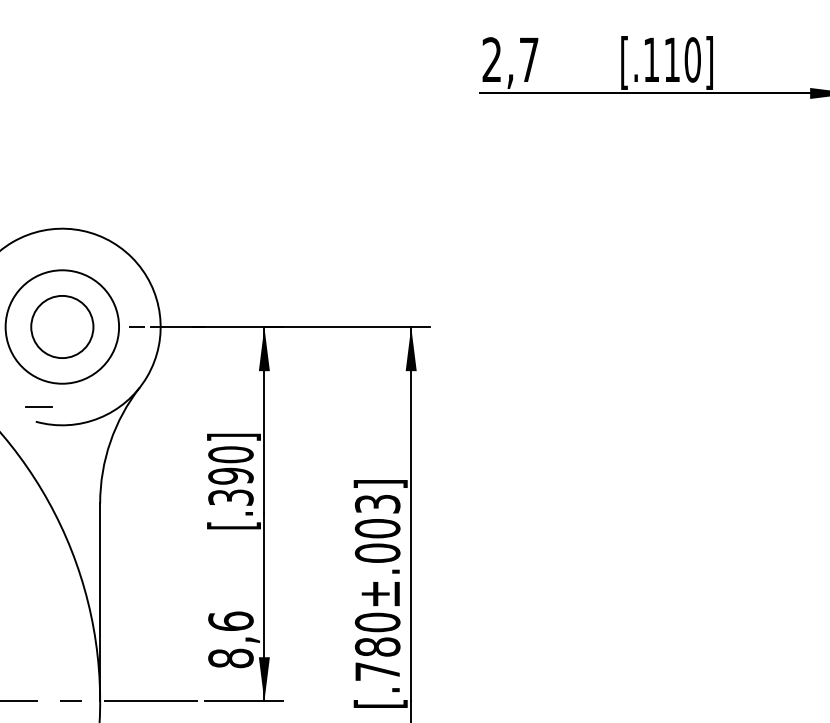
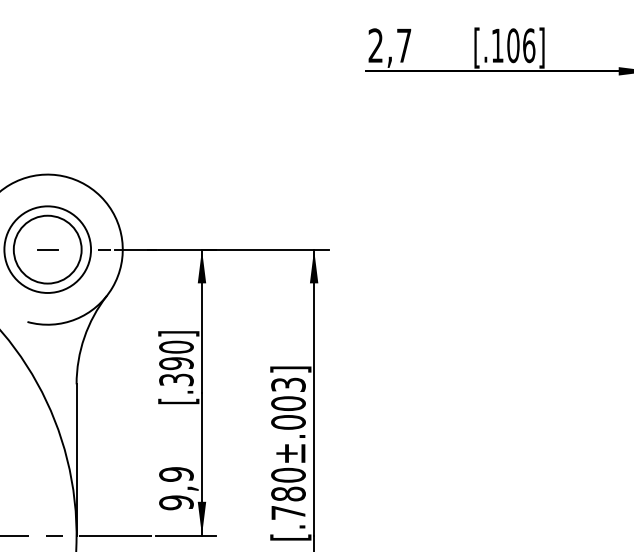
text: (682, 59) -> (521, 45), [.110] -> [.106]
circle: (62, 326) -> (47, 249), size x1.43
line: (38, 406) -> (47, 249), moved
text: (231, 639) -> (176, 488), 8,6 -> 9,9

